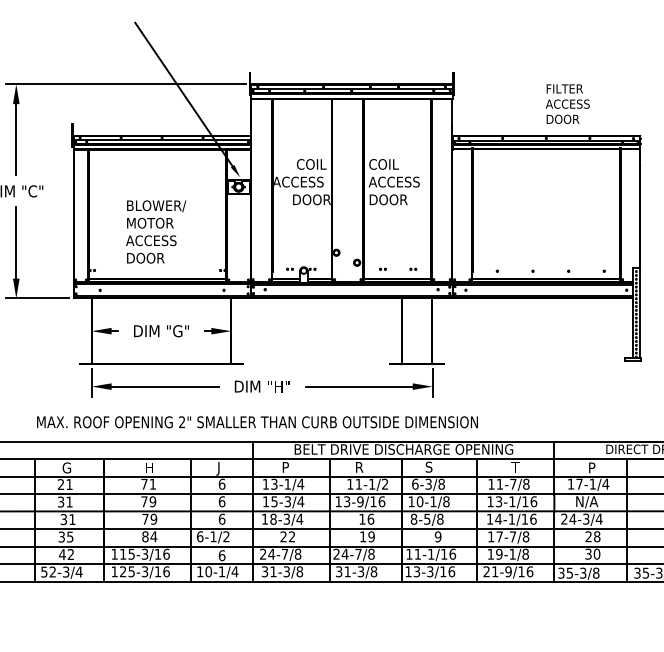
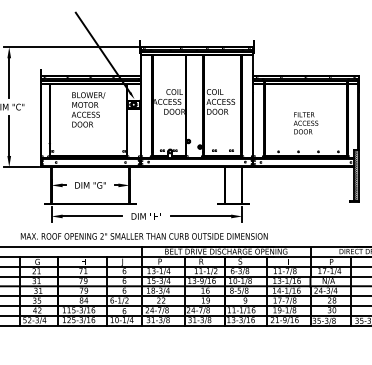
text: (566, 104) -> (305, 123), moved
text: (156, 231) -> (88, 109), moved

